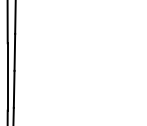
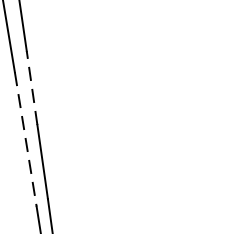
line: (14, 51) -> (31, 86), solid -> dashed
line: (7, 76) -> (25, 138), solid -> dashed

